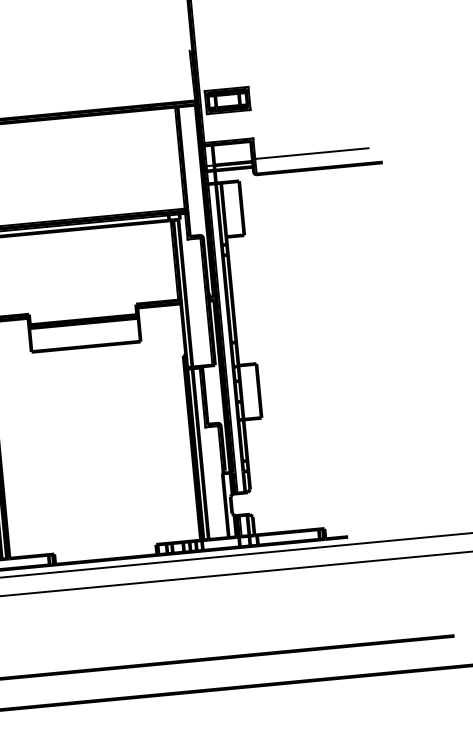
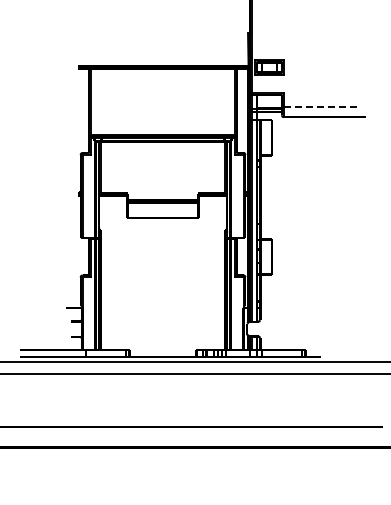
line: (311, 153) -> (320, 106), solid -> dashed

